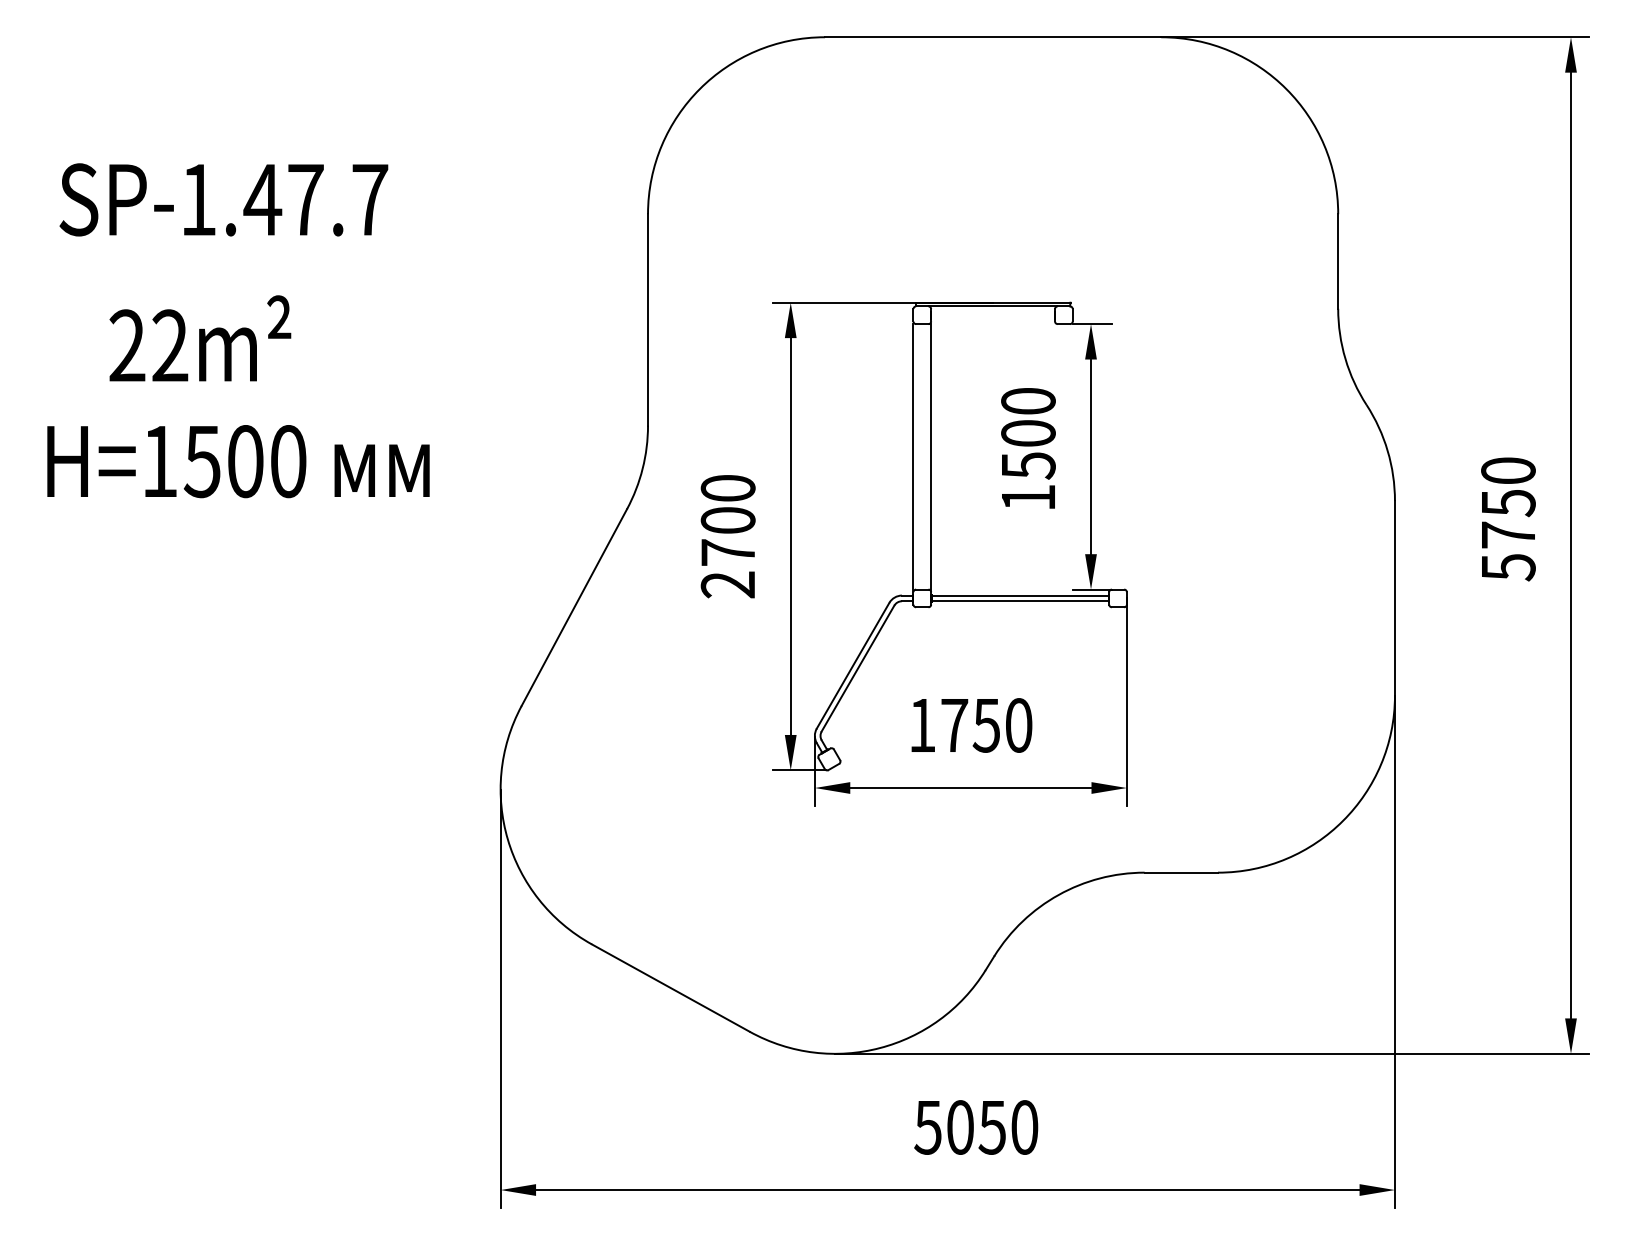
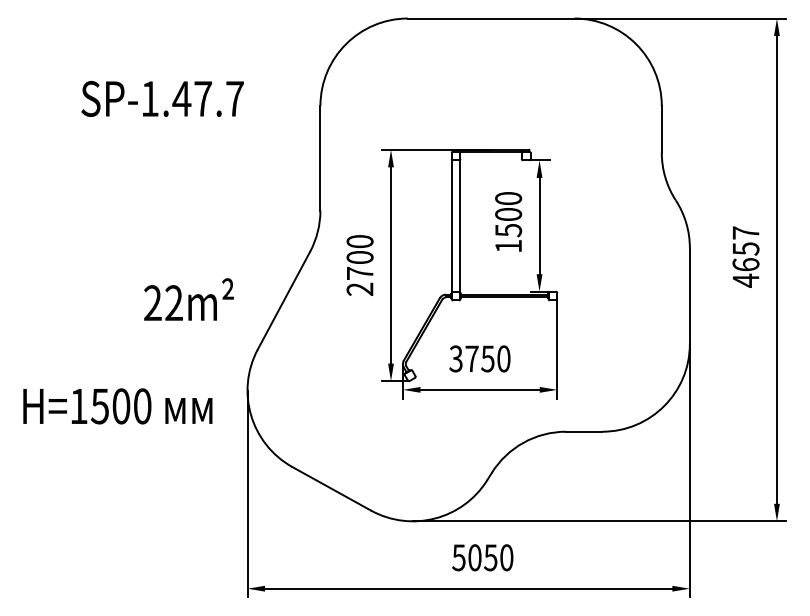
text: (223, 198) -> (162, 98), moved
text: (199, 338) -> (188, 299), moved
text: (237, 461) -> (117, 406), moved
text: (1507, 518) -> (745, 256), 5750 -> 4657
text: (921, 724) -> (455, 358), 1750 -> 3750

